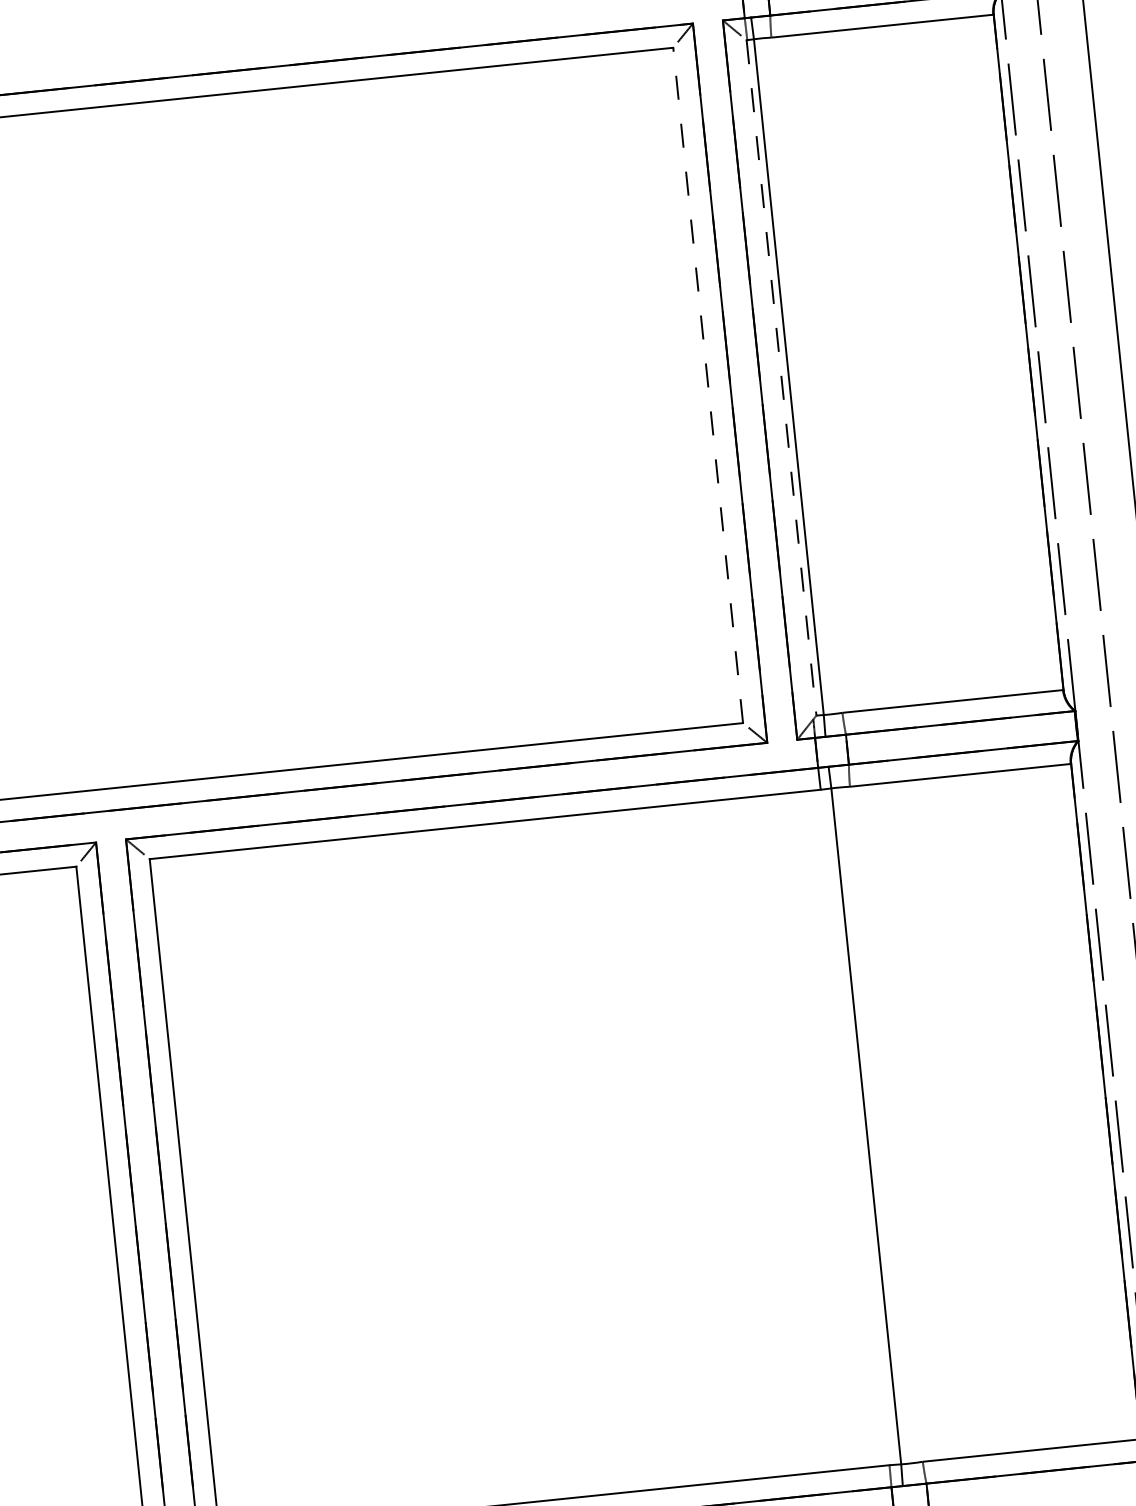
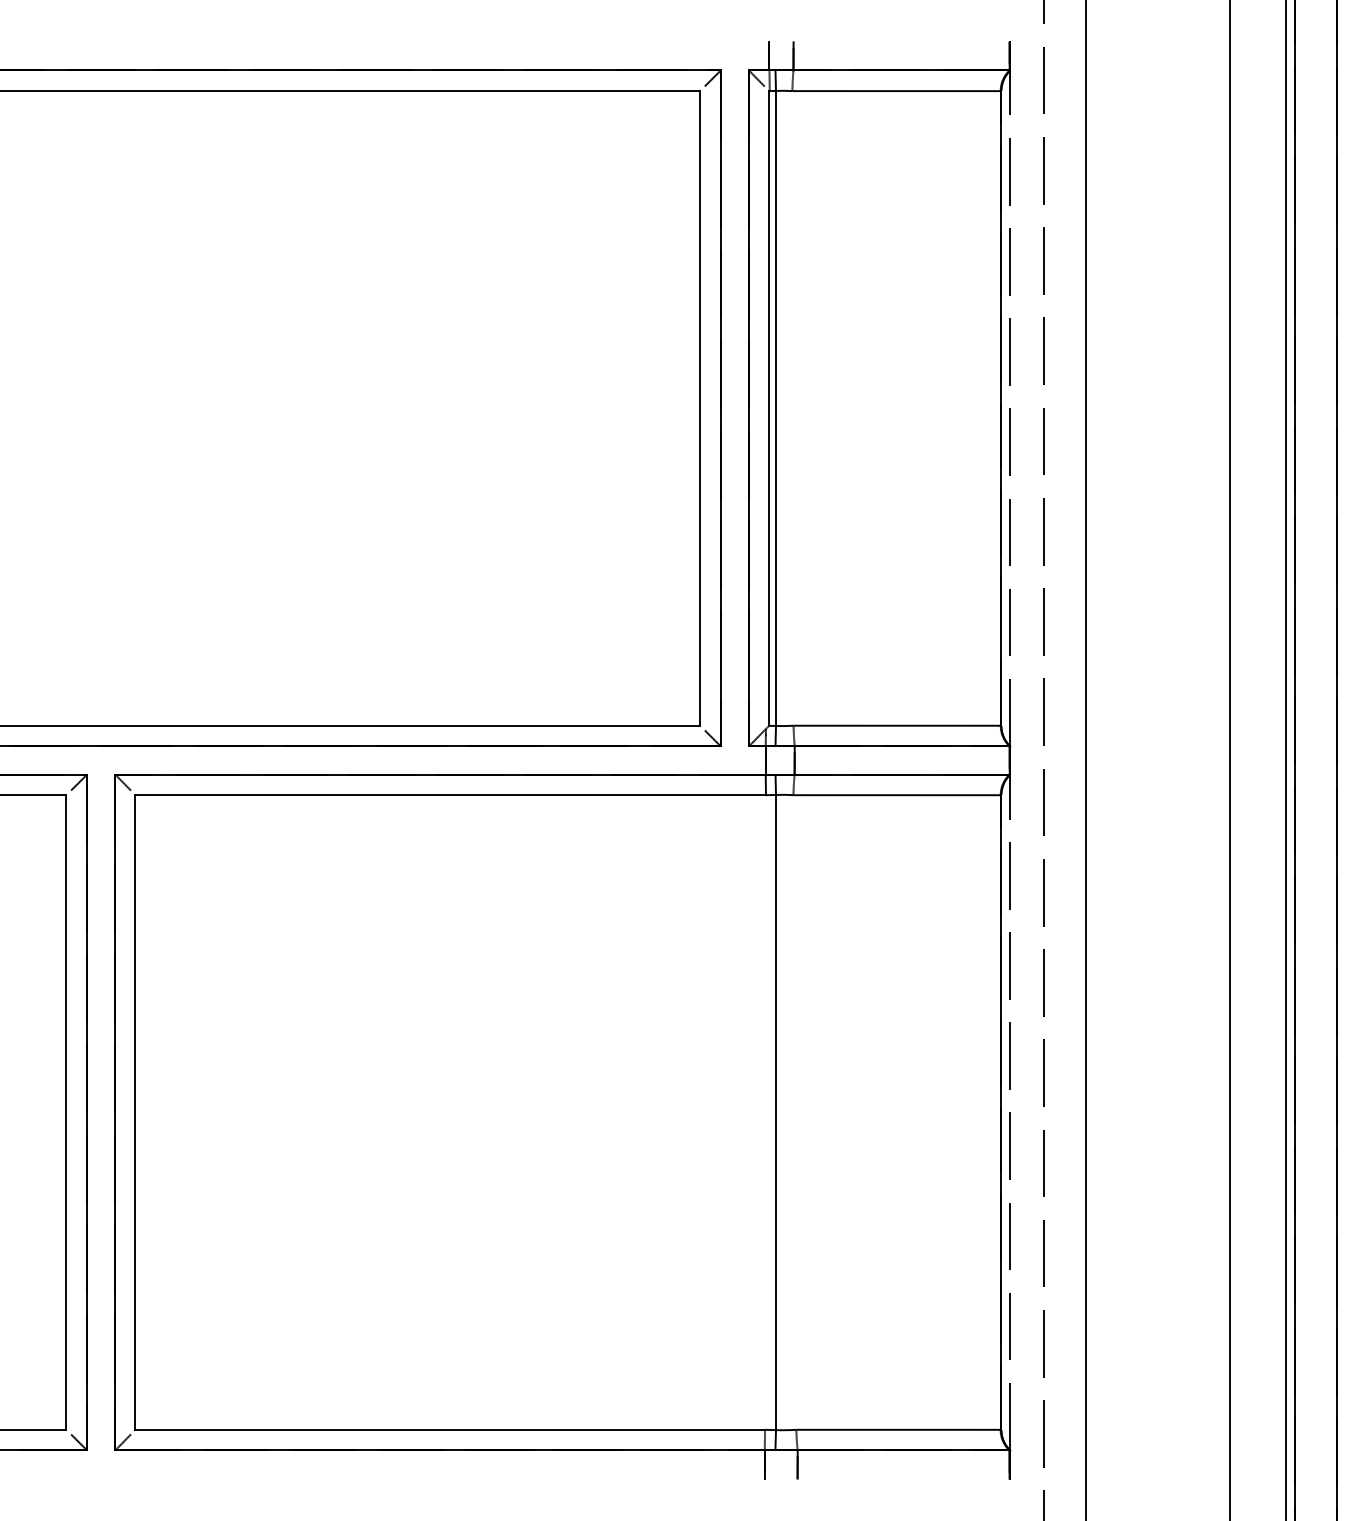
line: (781, 377) -> (769, 408), dashed -> solid
line: (708, 384) -> (700, 407), dashed -> solid

